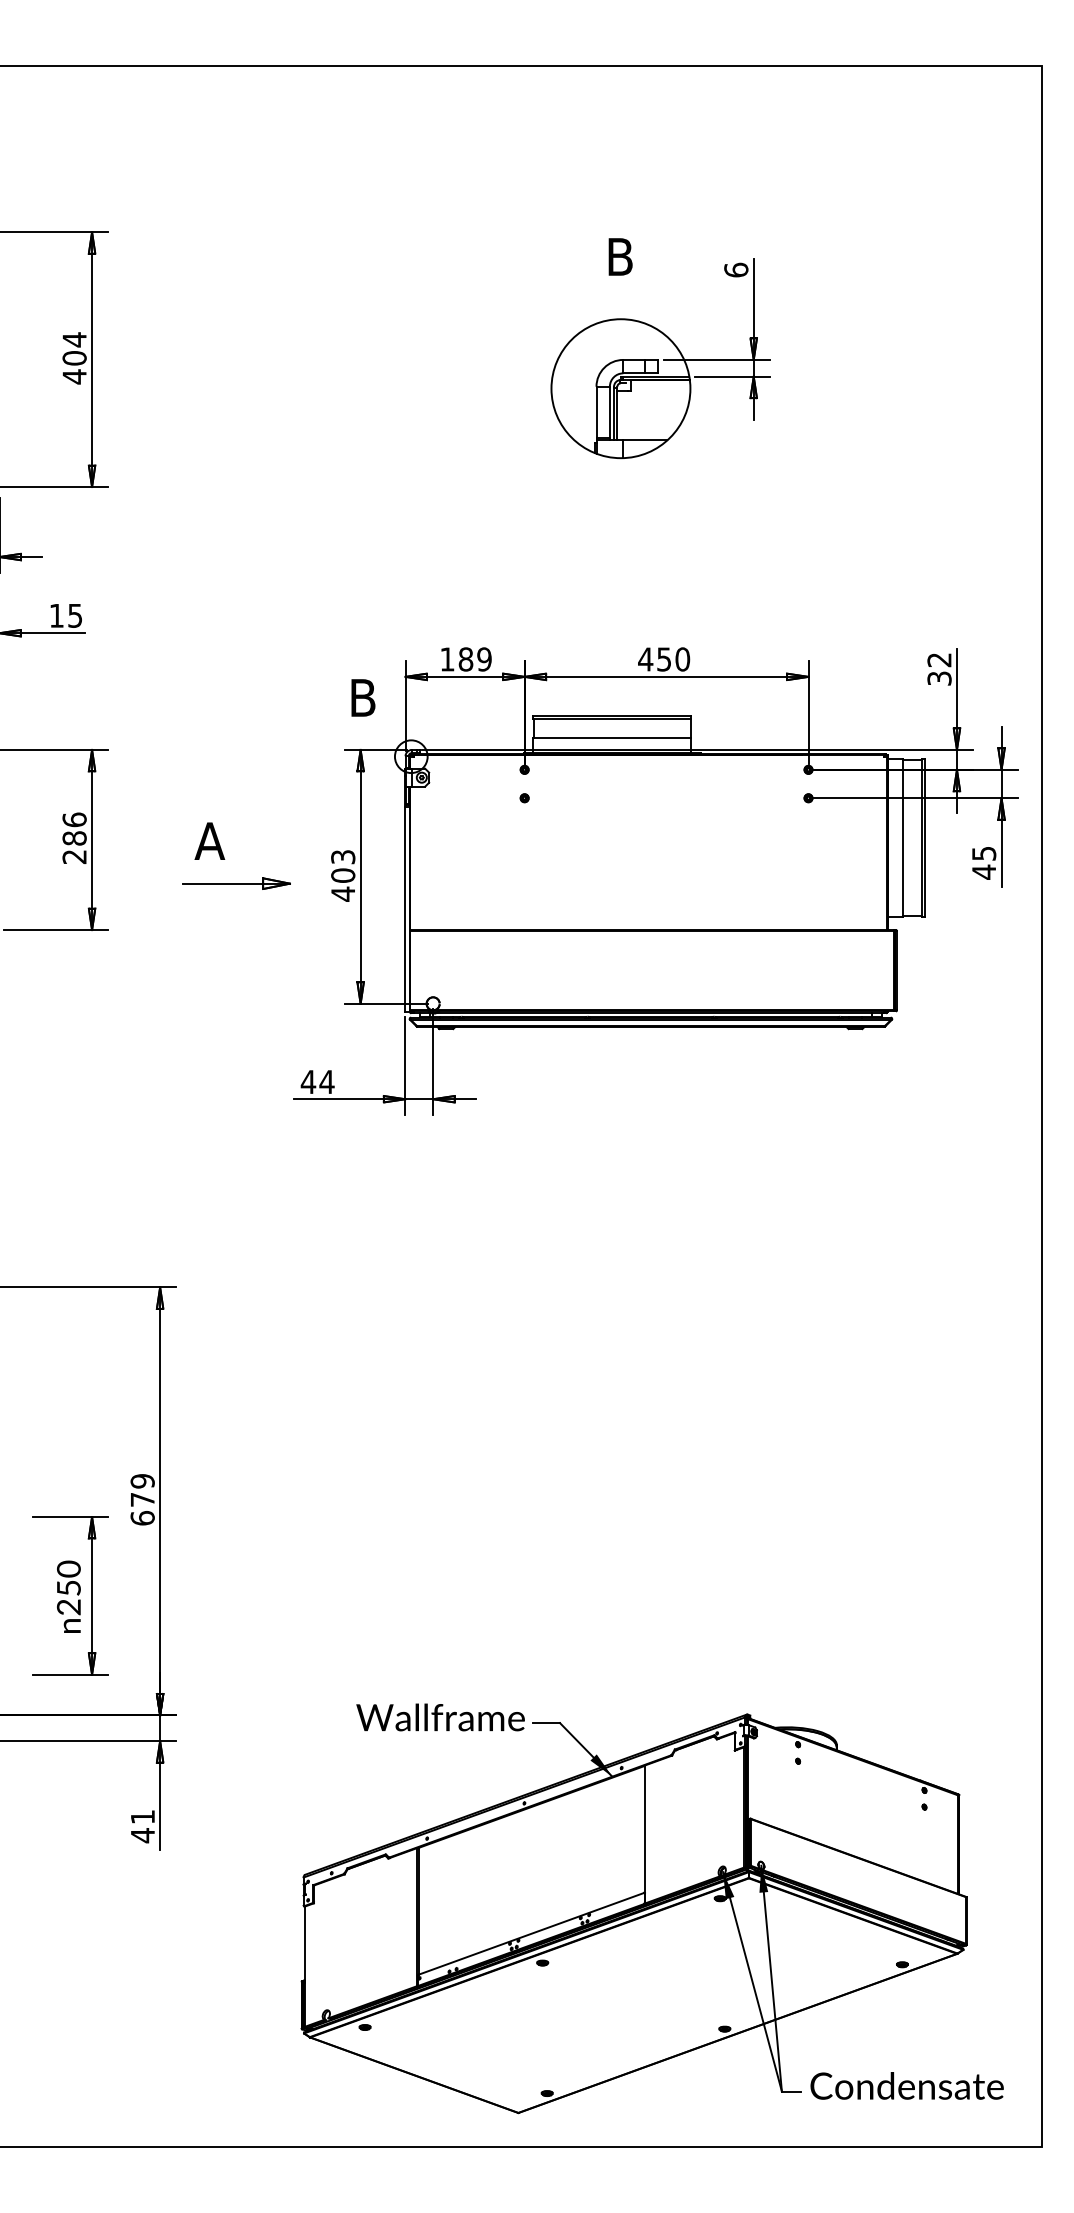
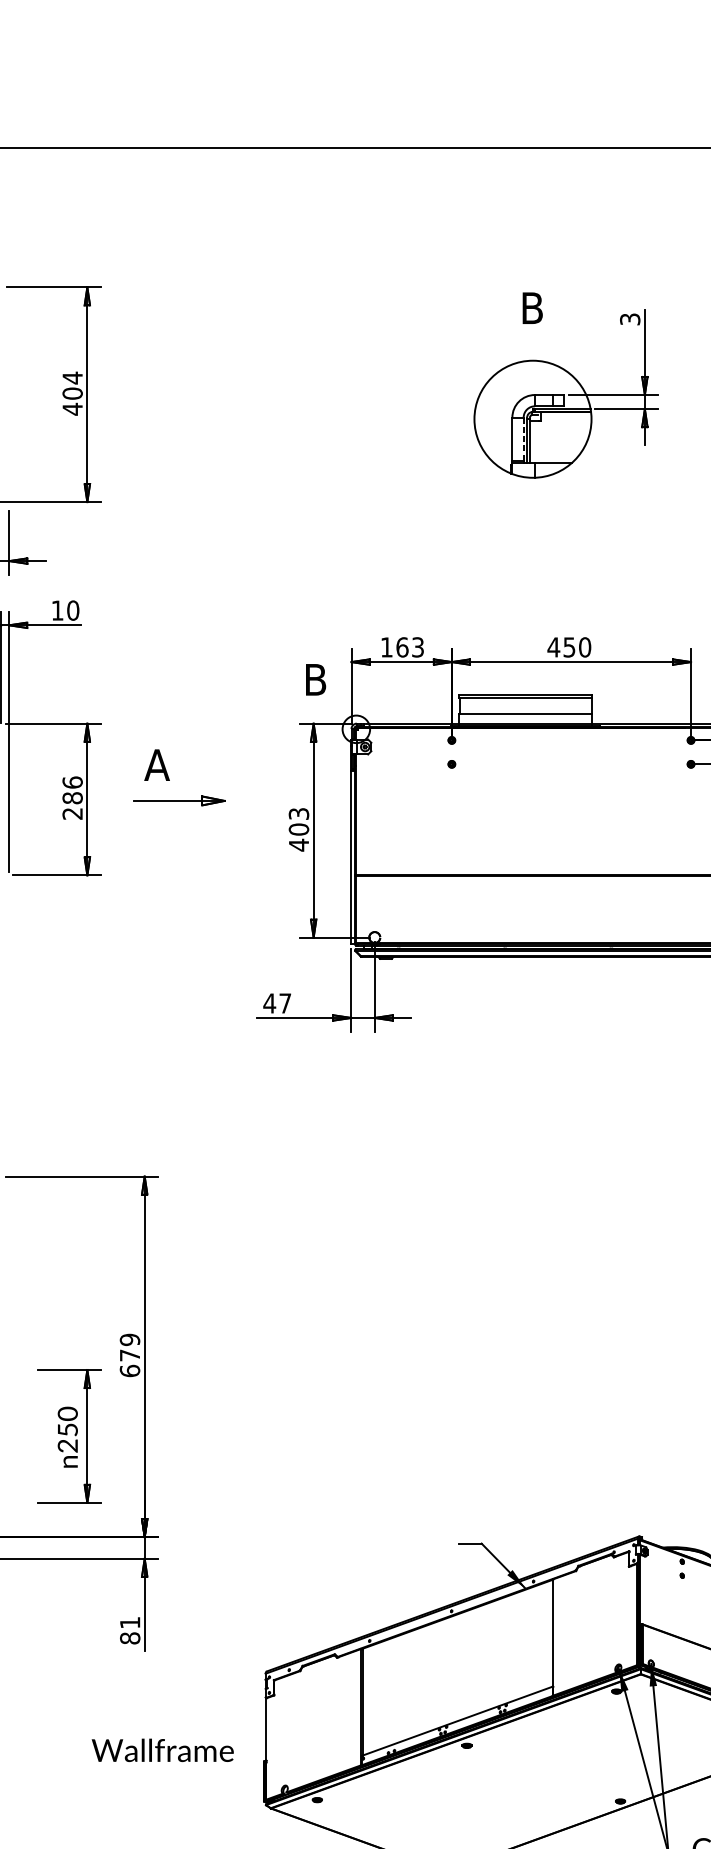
text: (736, 269) -> (630, 318), 6 -> 3
line: (609, 412) -> (523, 439), solid -> dashed
text: (75, 615) -> (73, 610), 15 -> 10
text: (474, 659) -> (409, 647), 189 -> 163
part: (225, 859) -> (170, 780), moved
text: (326, 1081) -> (284, 1003), 44 -> 47
text: (440, 1717) -> (162, 1750), moved
text: (142, 1835) -> (129, 1638), 41 -> 81

